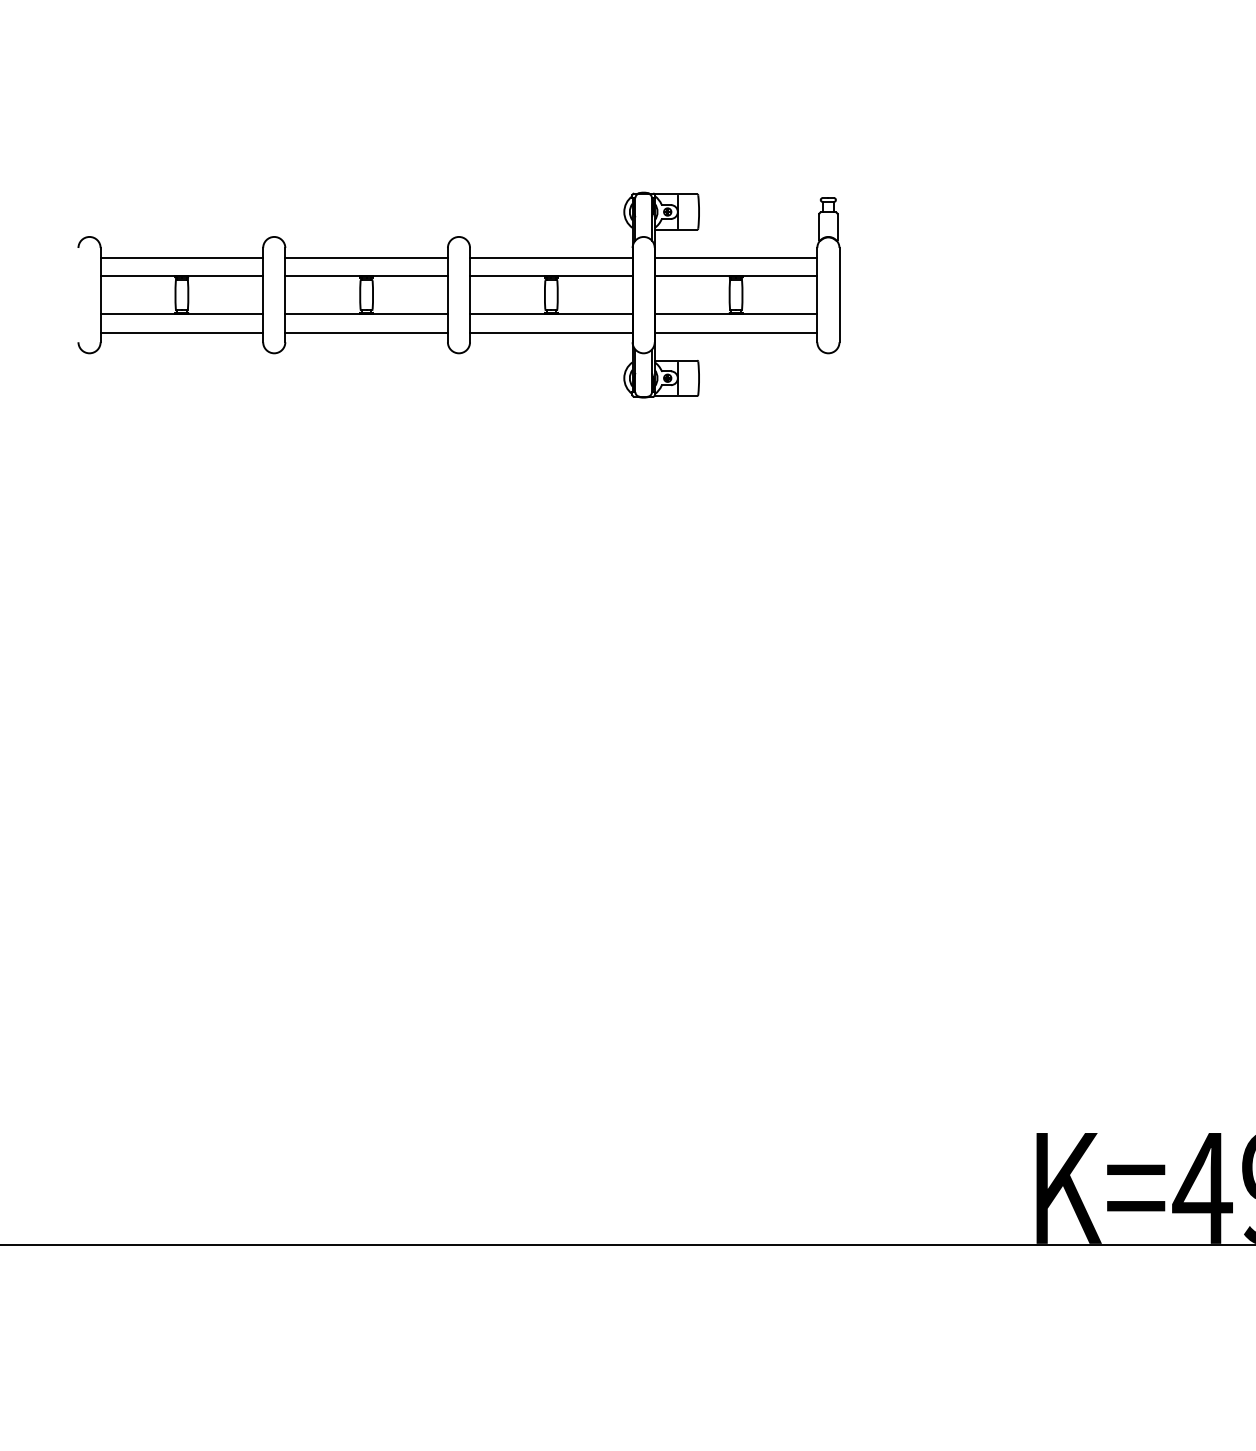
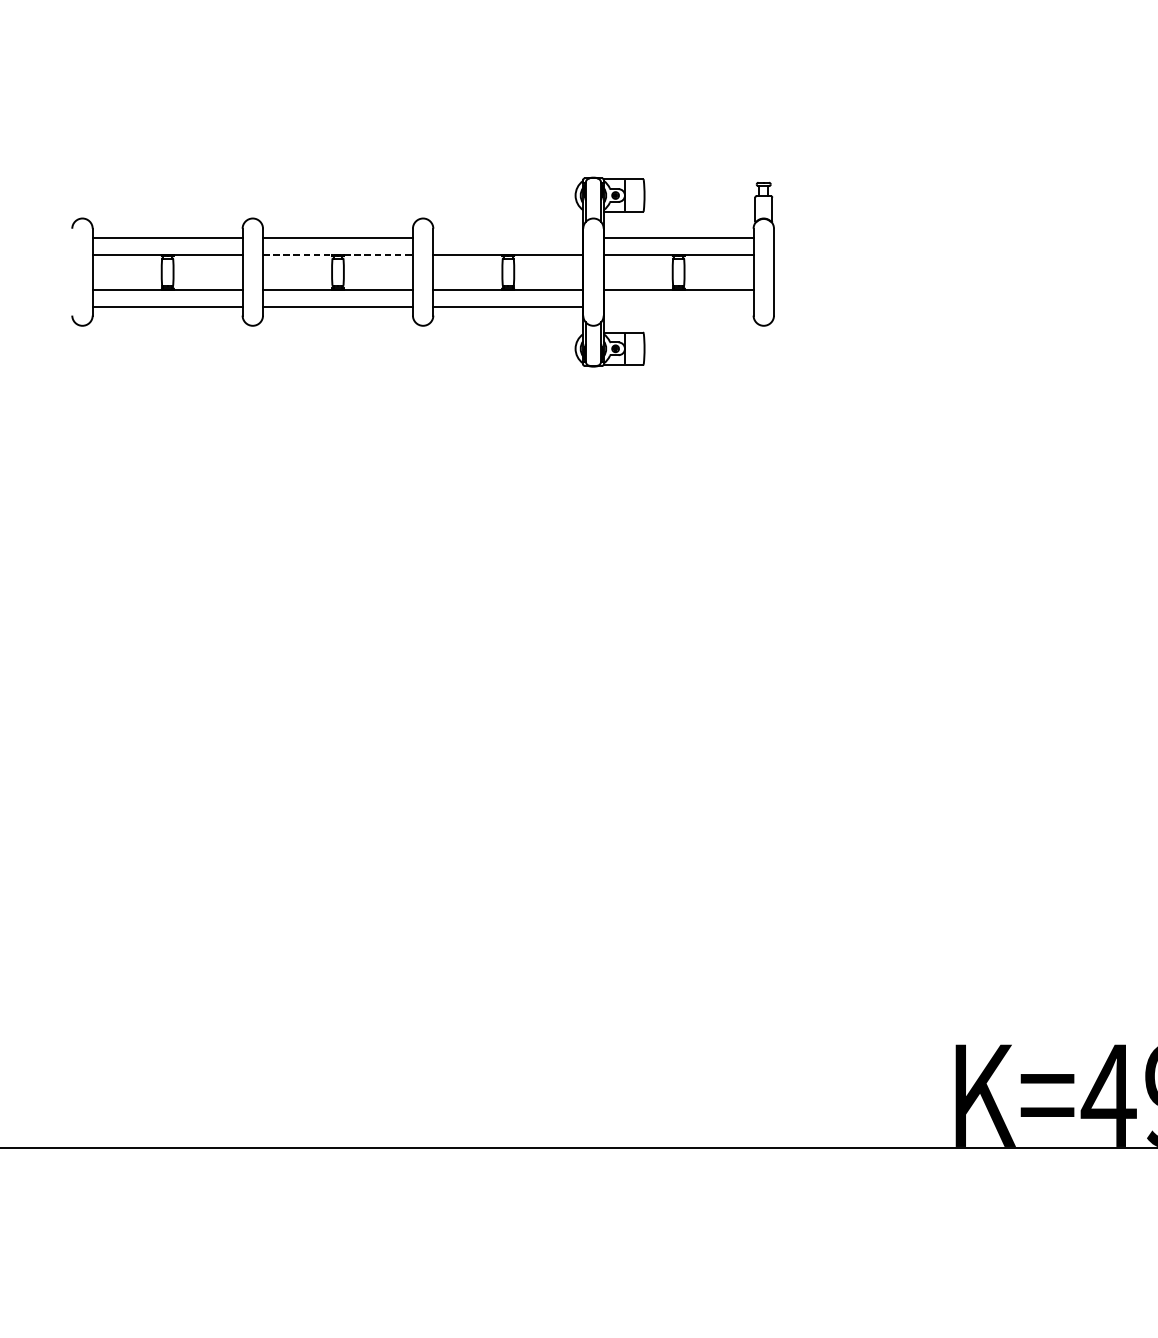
line: (551, 257) -> (508, 237), removed
line: (367, 276) -> (338, 254), solid -> dashed
line: (735, 332) -> (678, 306), removed

